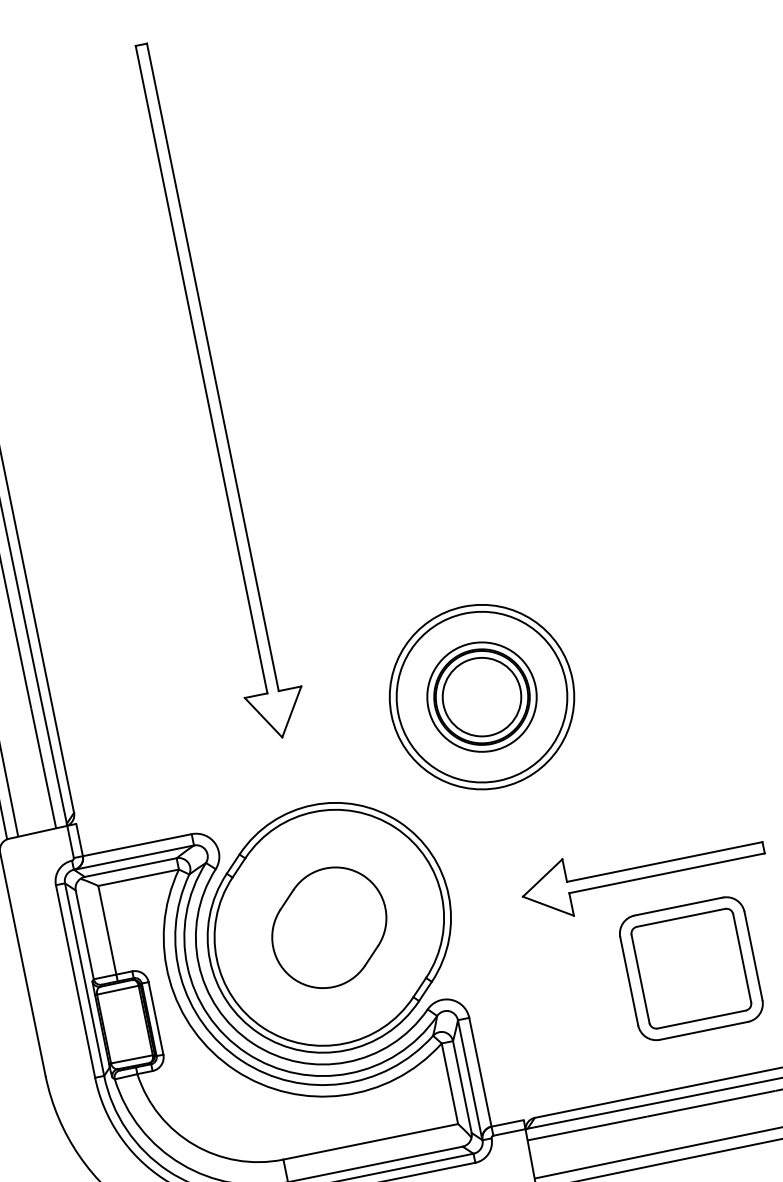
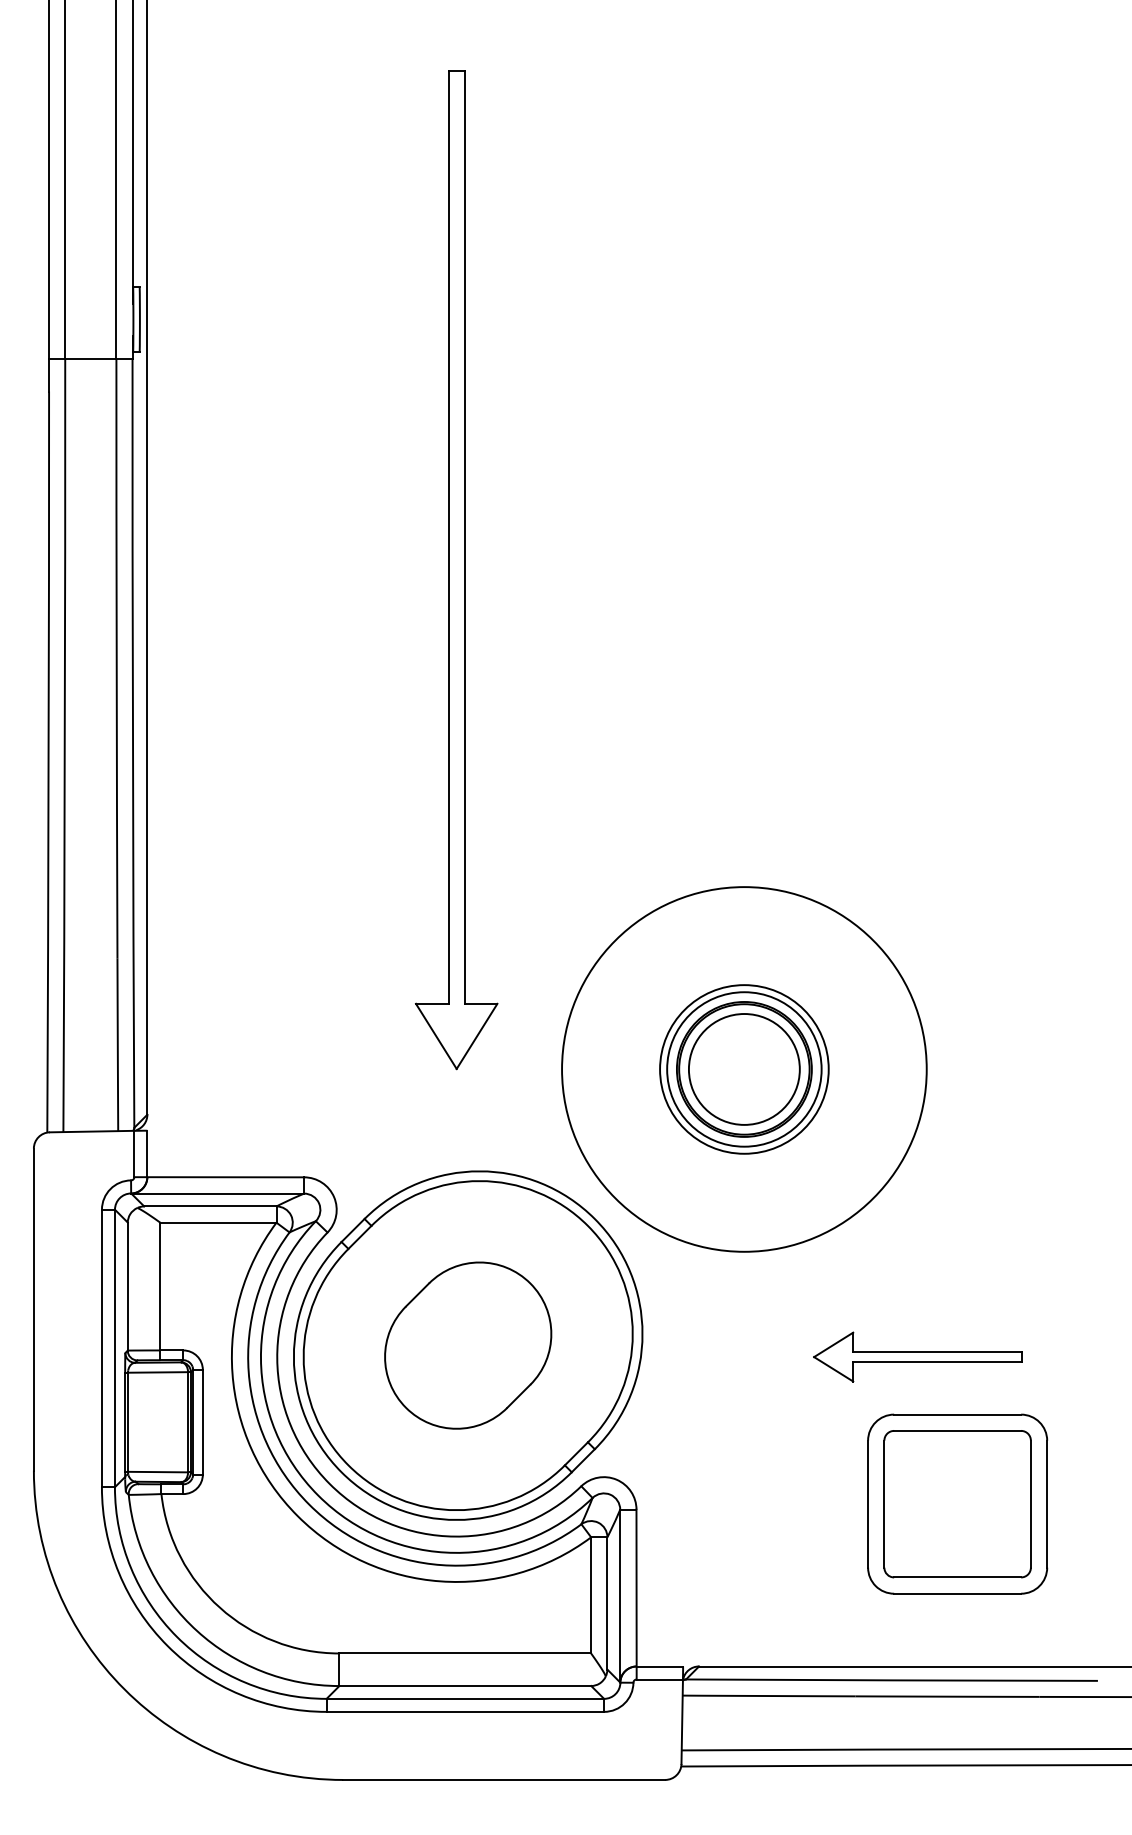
circle: (481, 696) -> (743, 1068), size x0.7
circle: (482, 697) -> (744, 1069), size x1.4
part: (642, 871) -> (917, 1356), size x0.6

